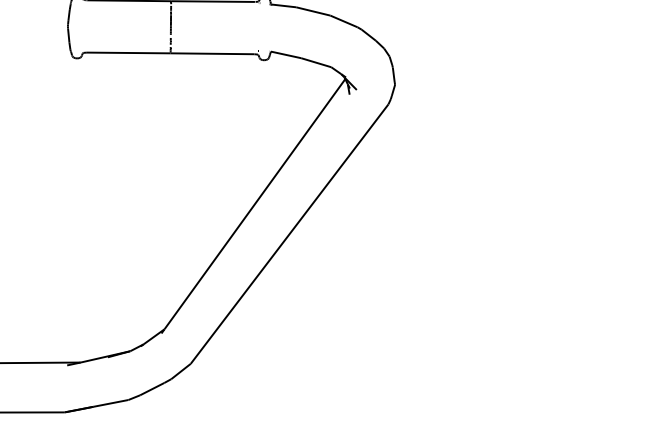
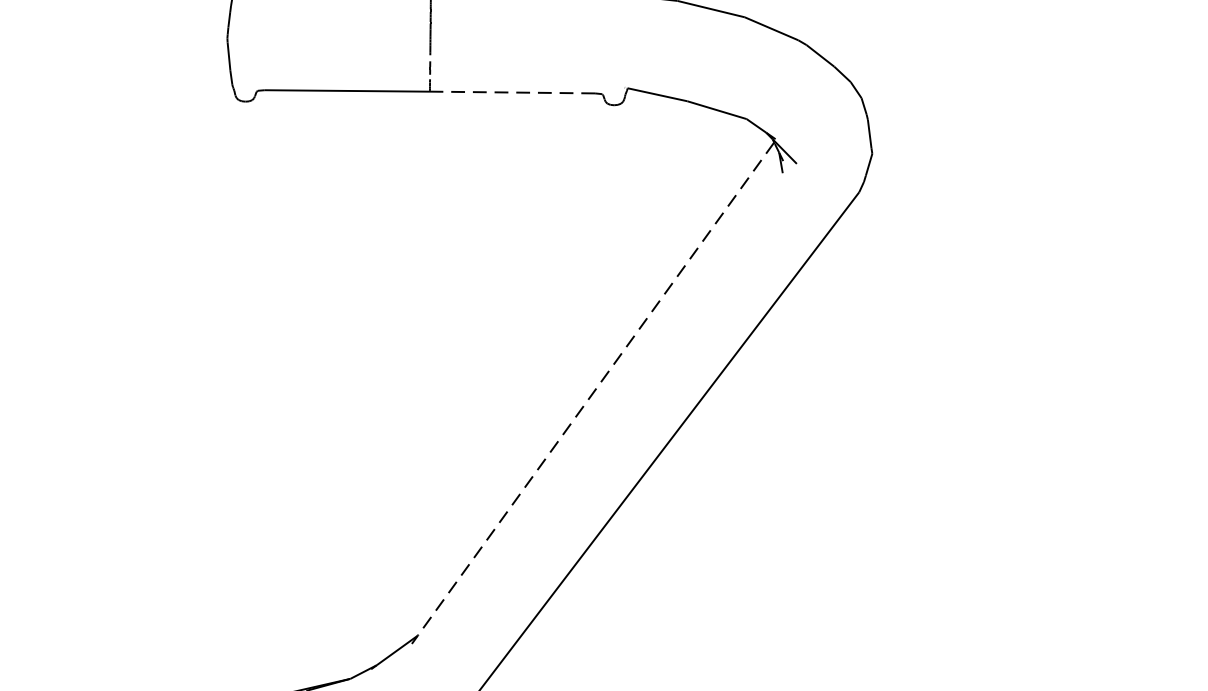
line: (212, 53) -> (512, 91), solid -> dashed
line: (254, 204) -> (595, 389), solid -> dashed

